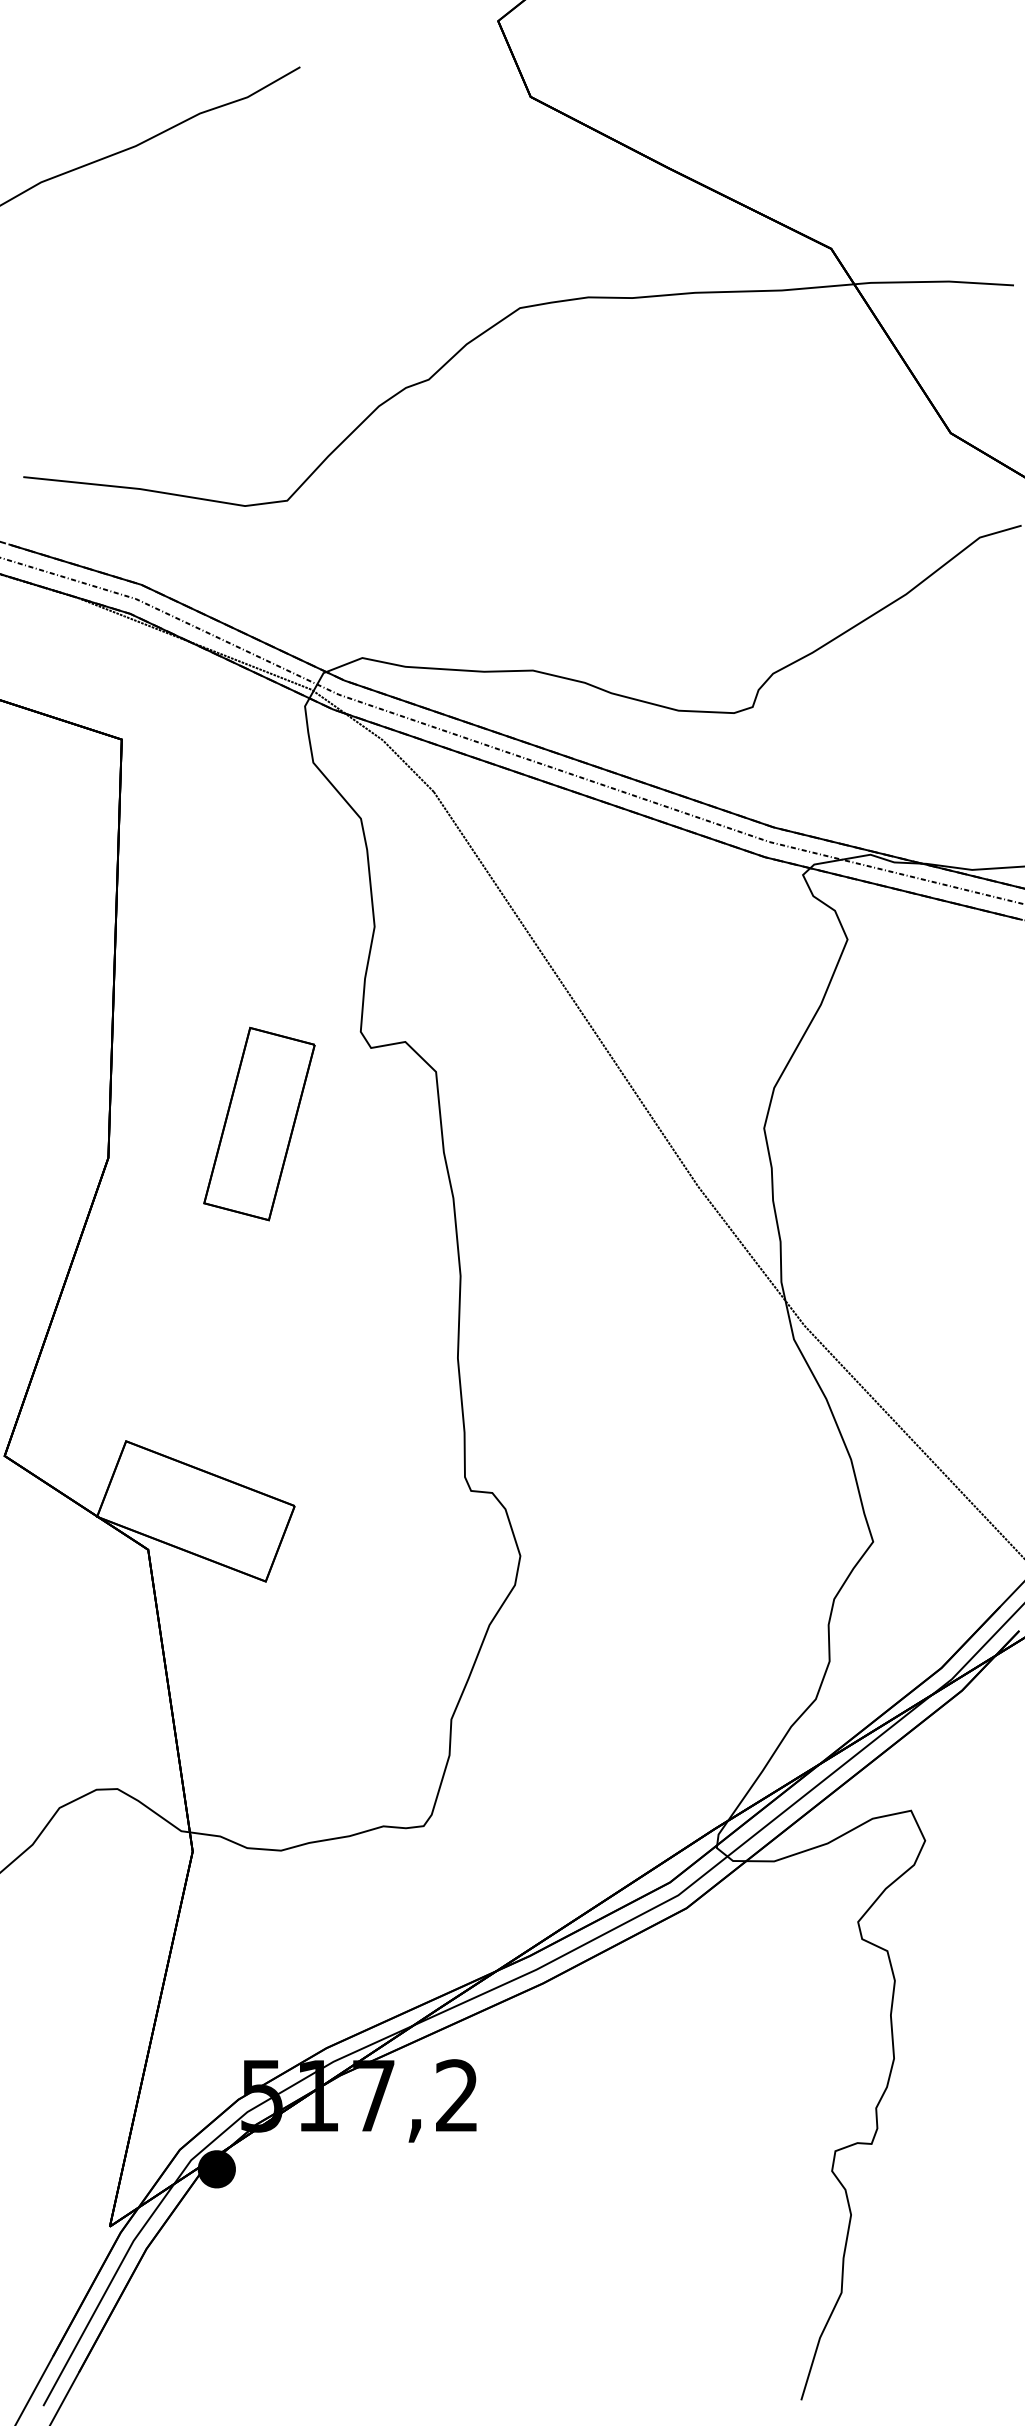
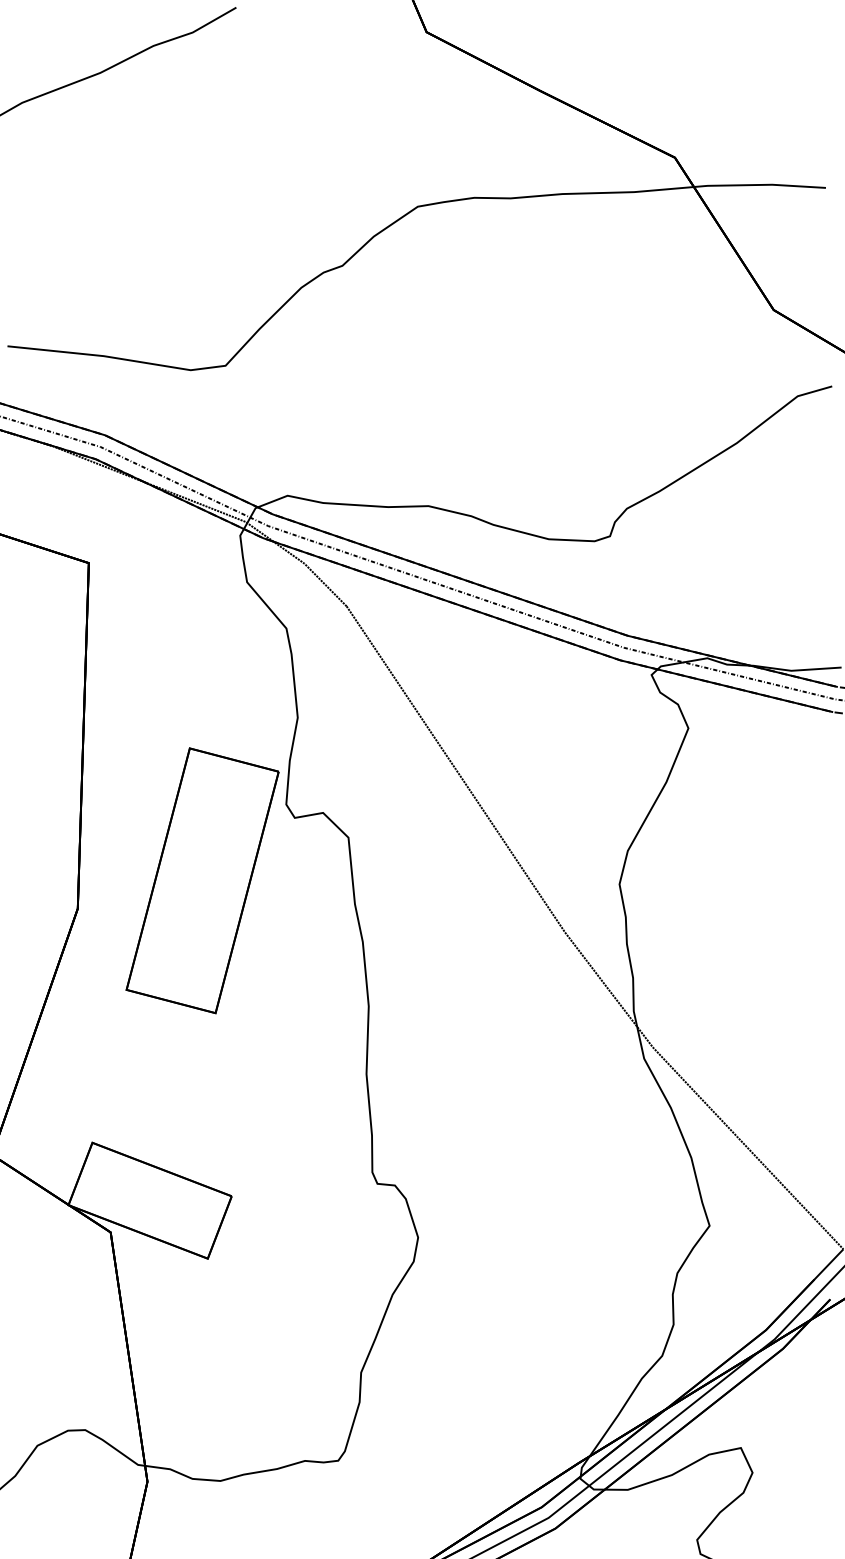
part: (259, 1123) -> (202, 880), size x1.67

